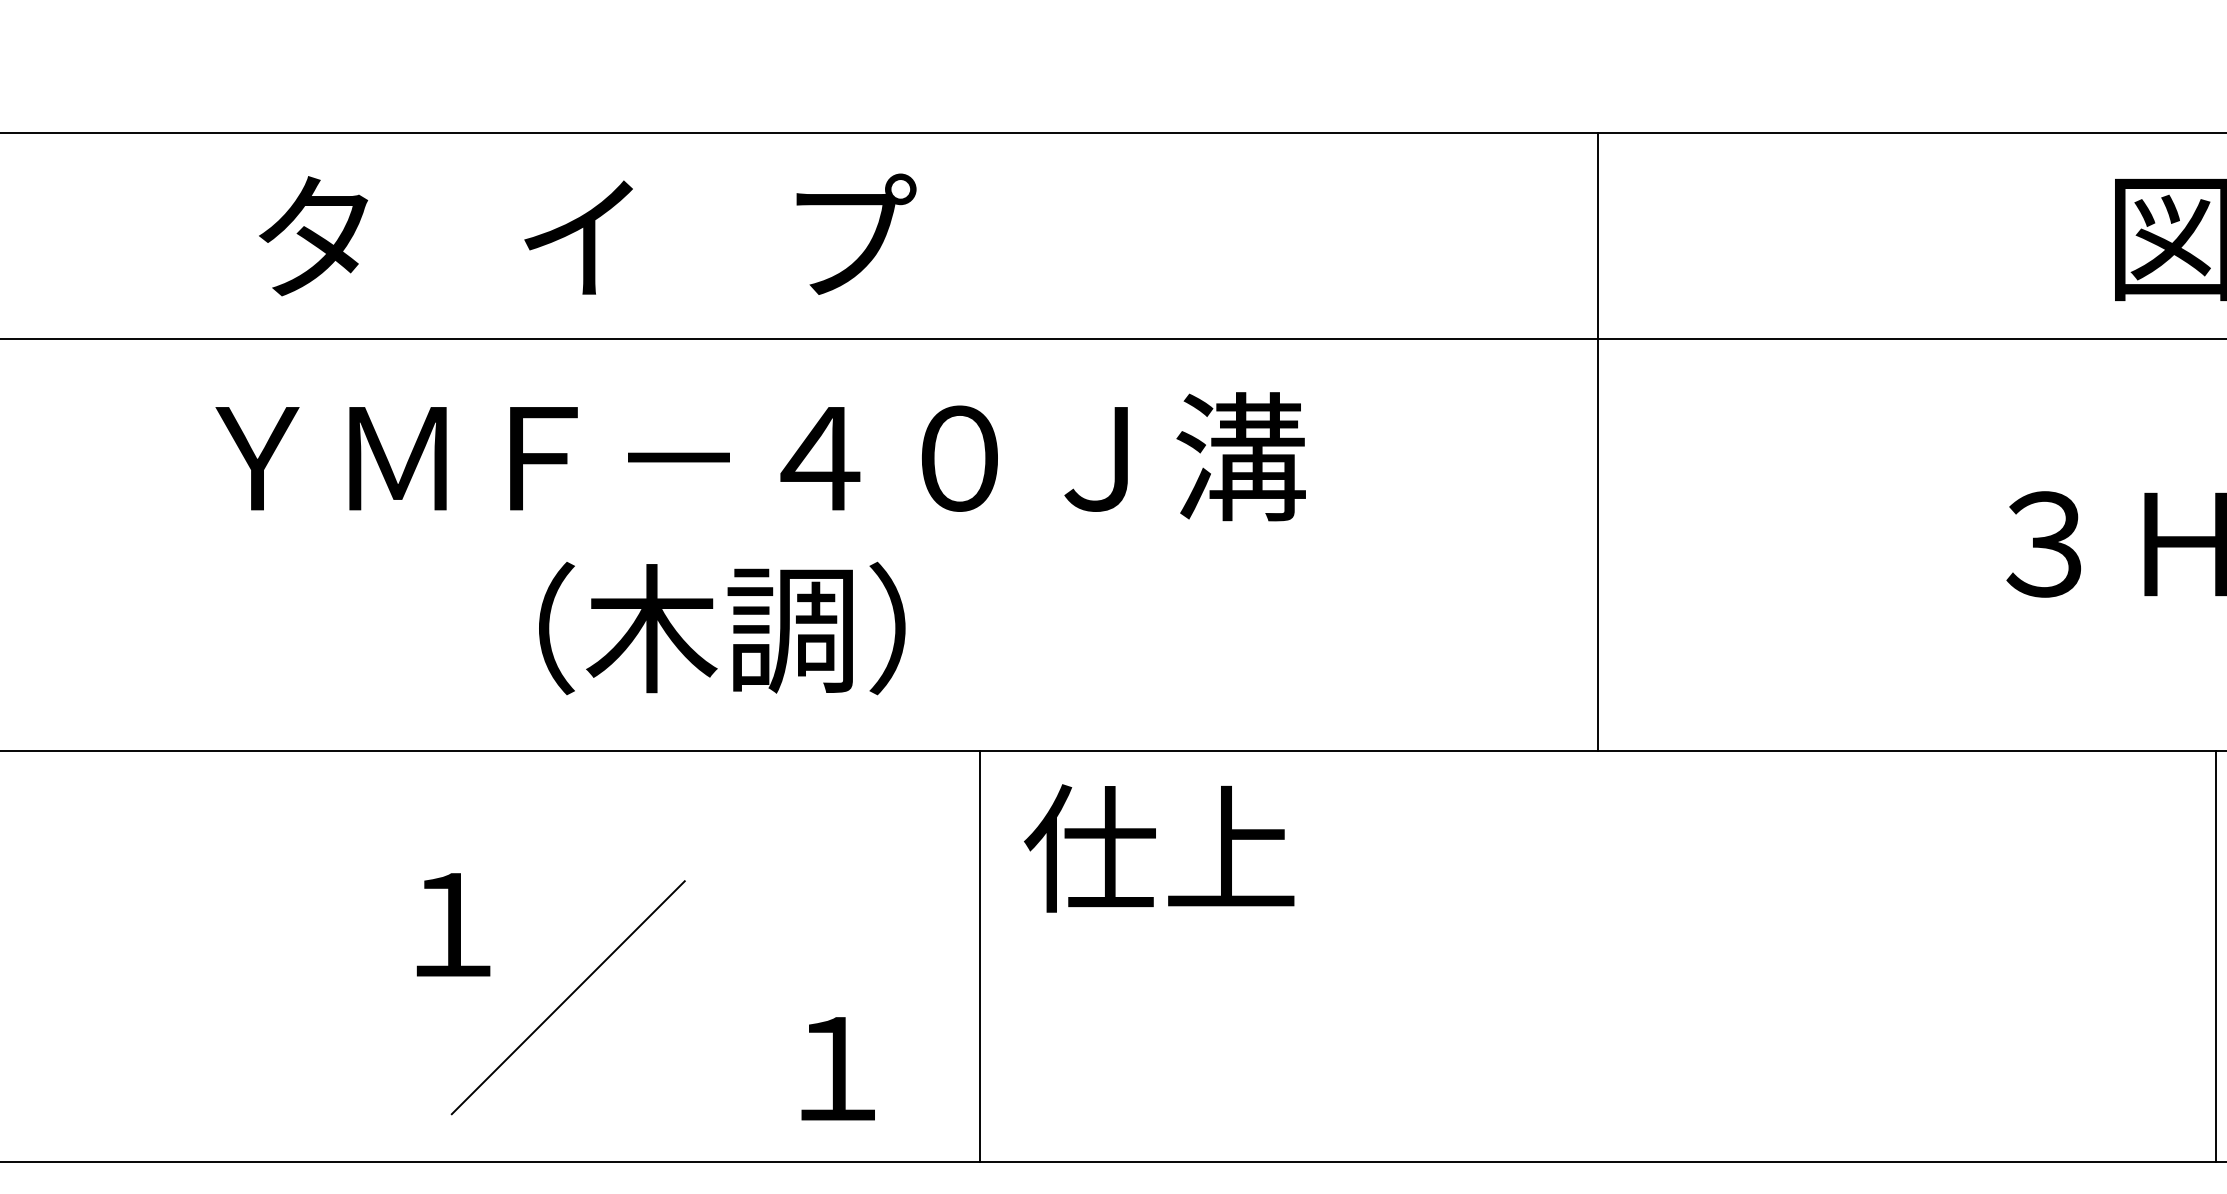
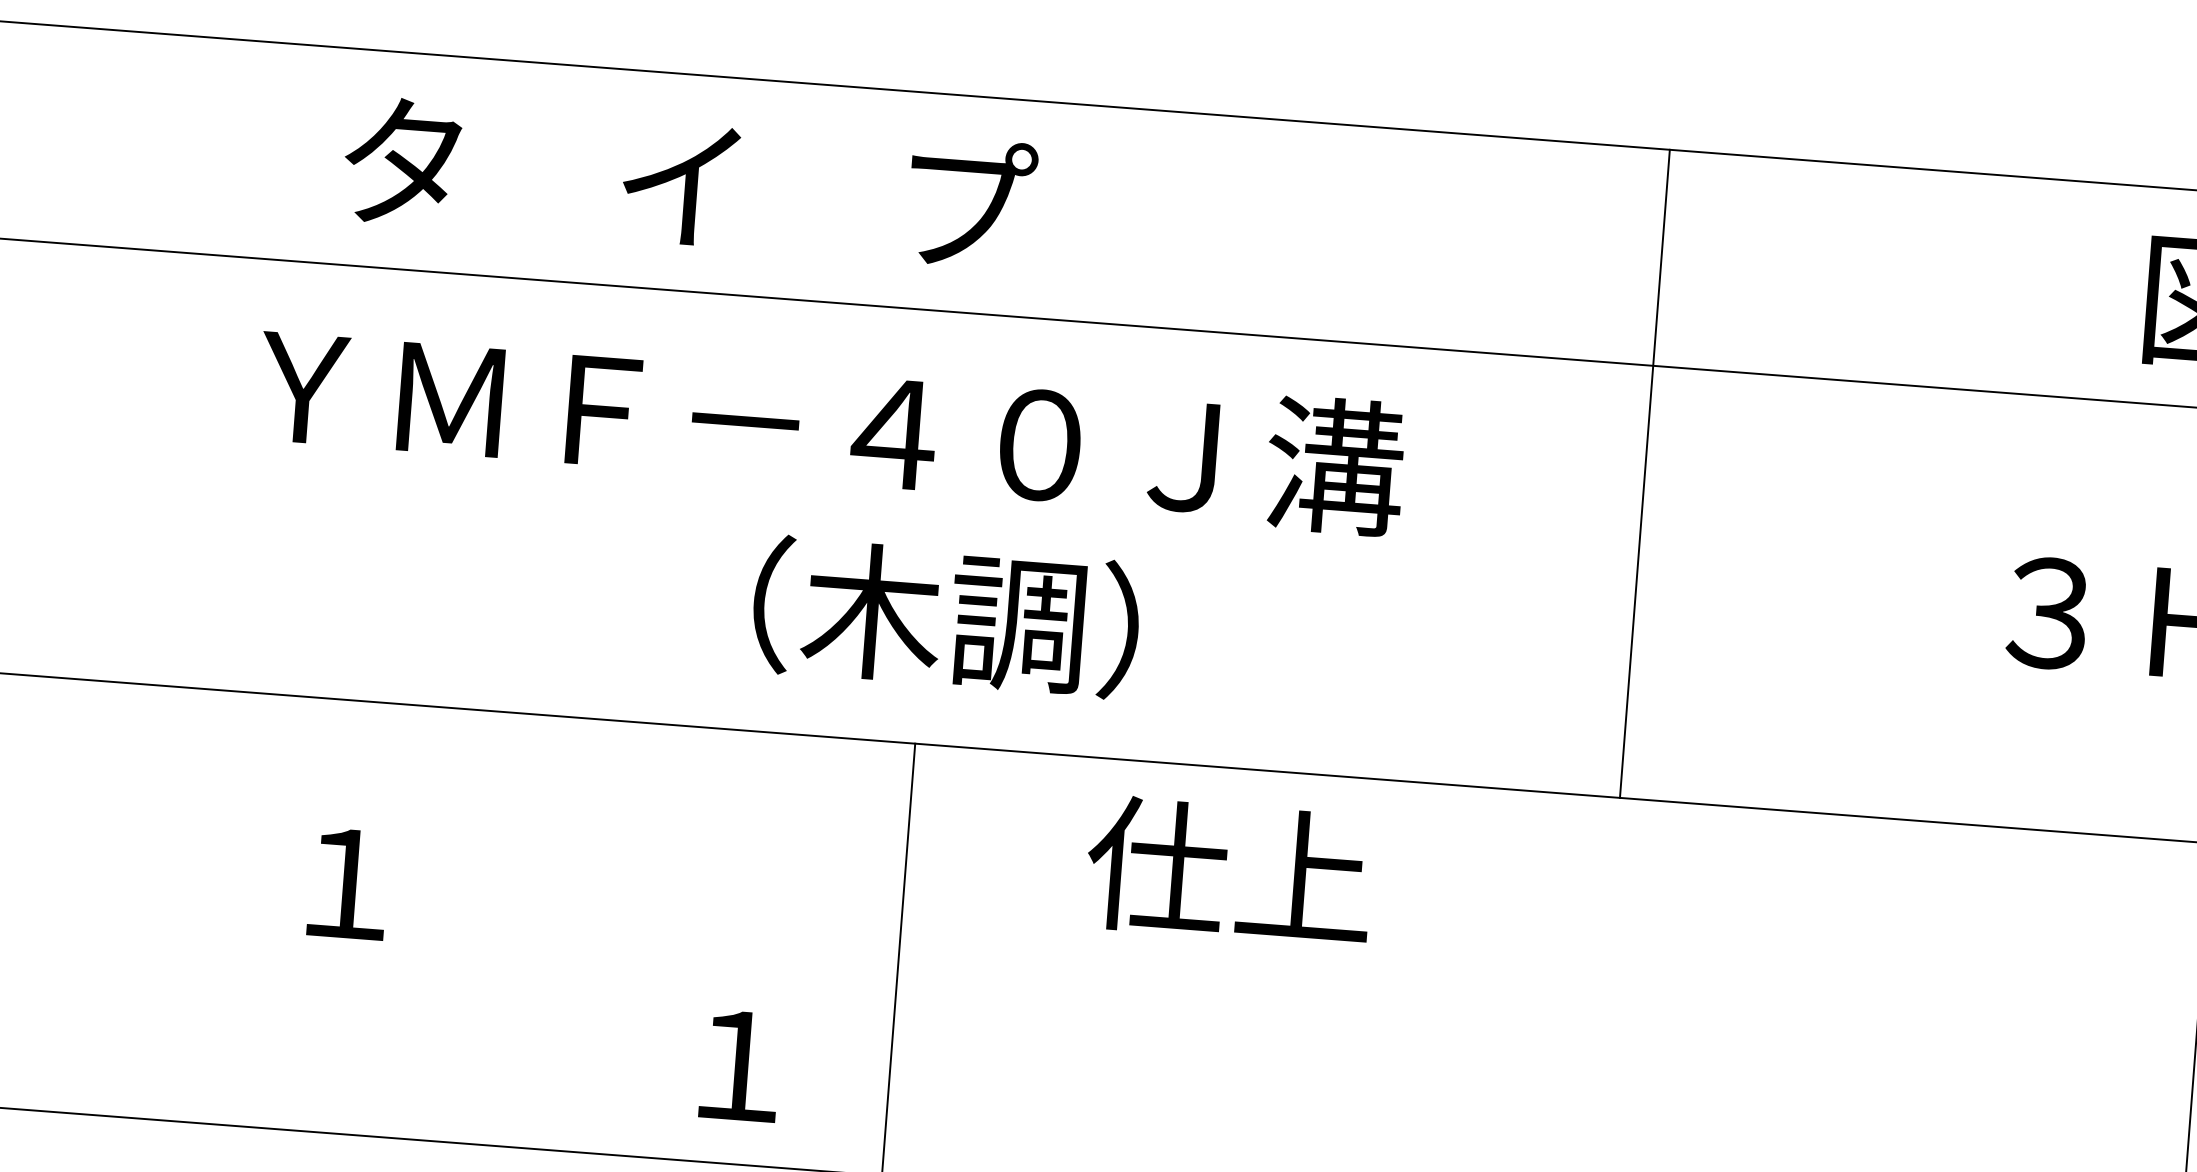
text: (587, 234) -> (689, 181), moved
line: (1598, 441) -> (1645, 473), moved
text: (760, 456) -> (831, 426), moved
text: (722, 628) -> (946, 617), moved
text: (1159, 848) -> (1229, 871), moved
line: (567, 997) -> (462, 969), removed

